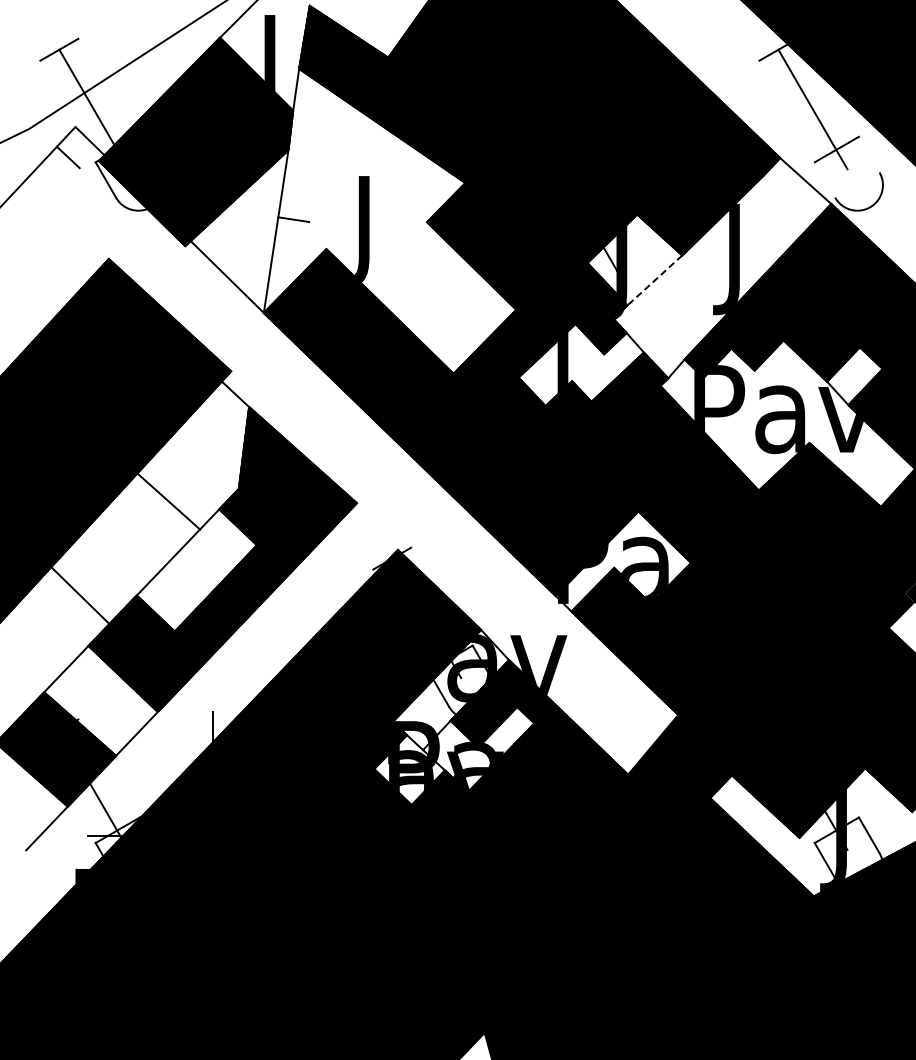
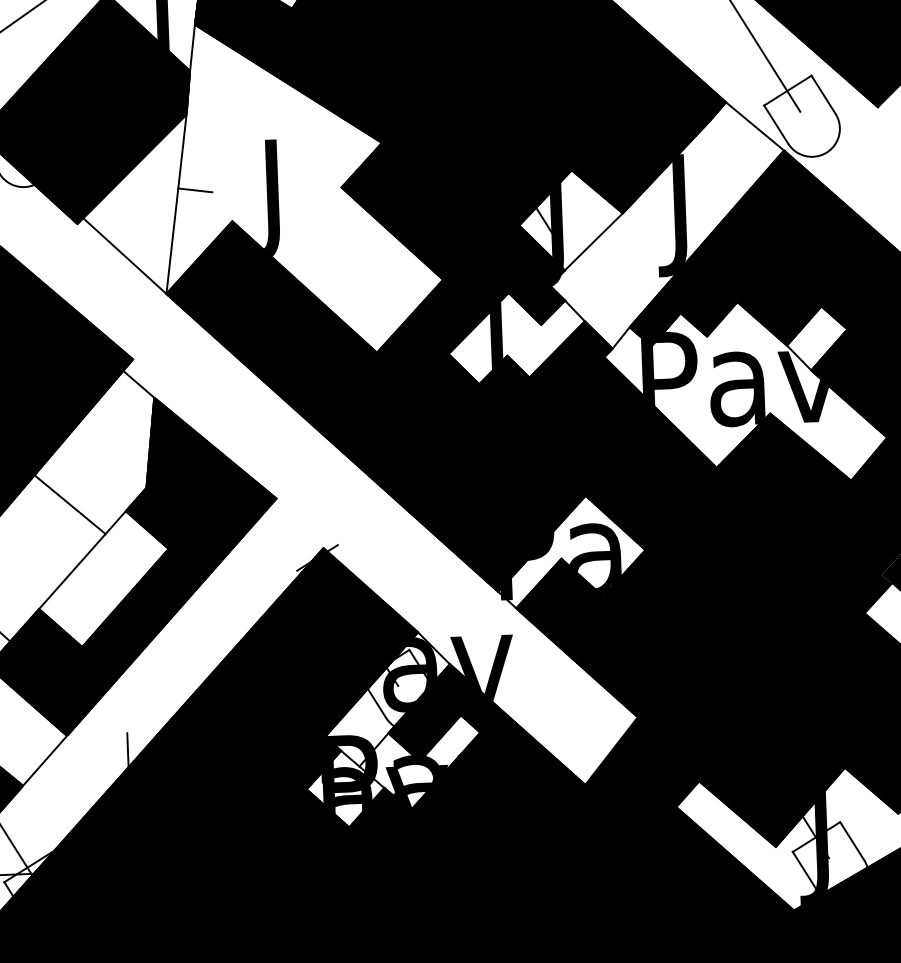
line: (868, 154) -> (822, 94), added
line: (824, 179) -> (775, 123), added
line: (654, 280) -> (593, 241), dashed -> solid

